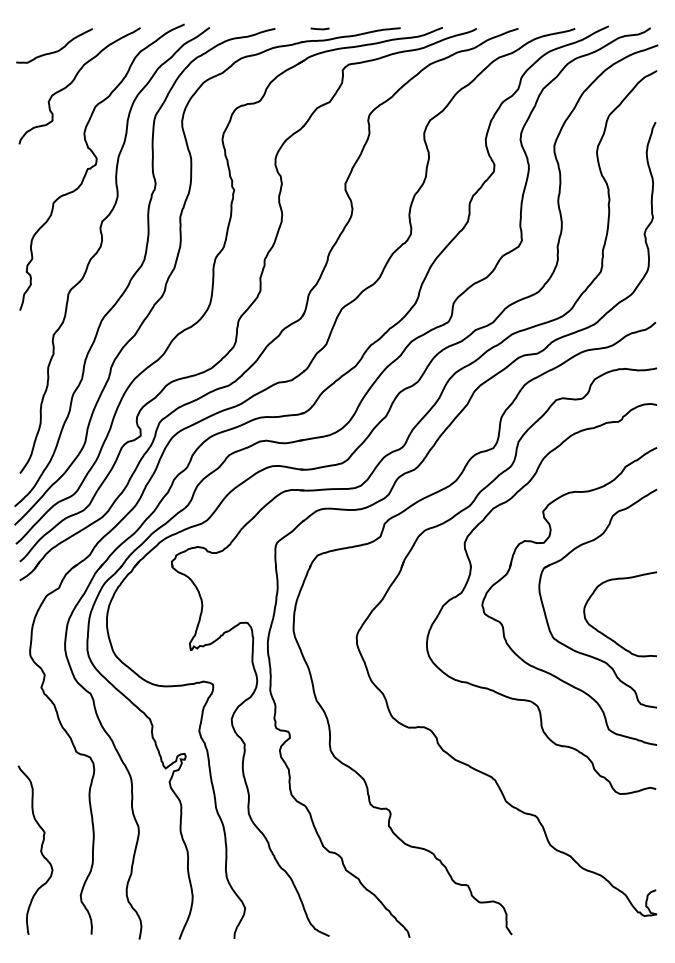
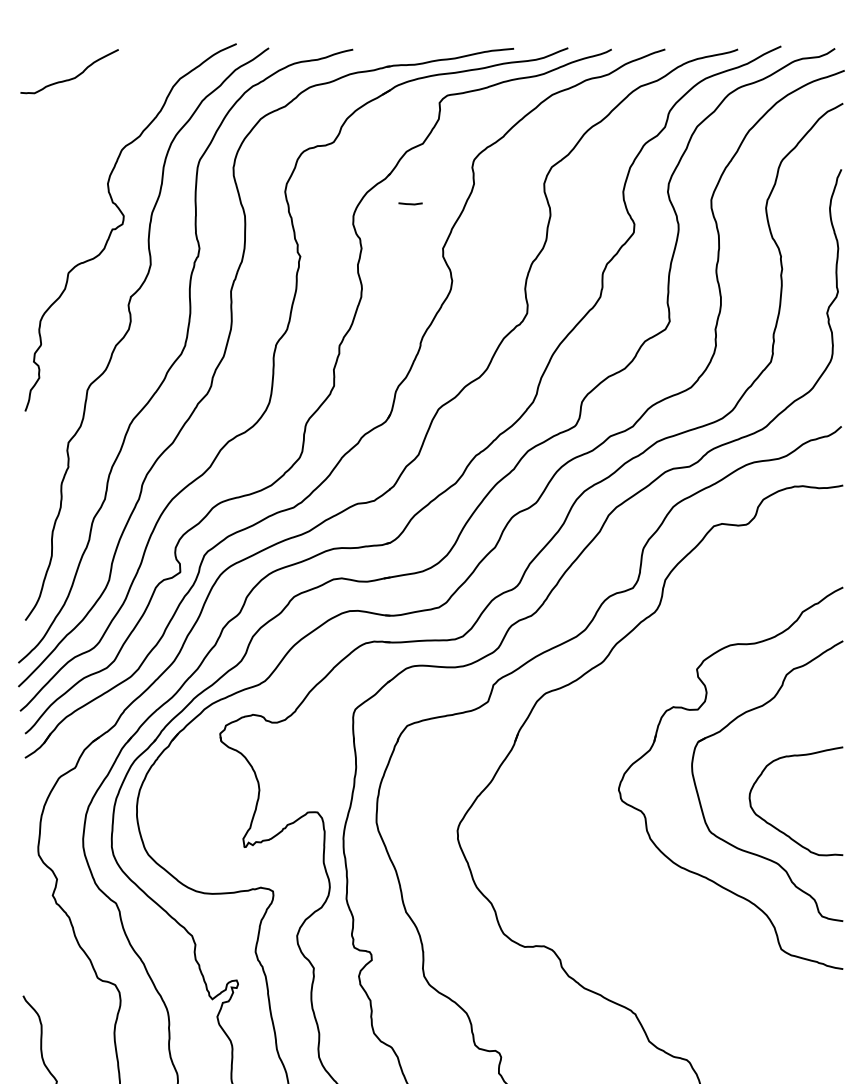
line: (319, 28) -> (409, 203), moved
curve: (74, 80) -> (95, 115), removed
part: (471, 573) -> (604, 748), removed

